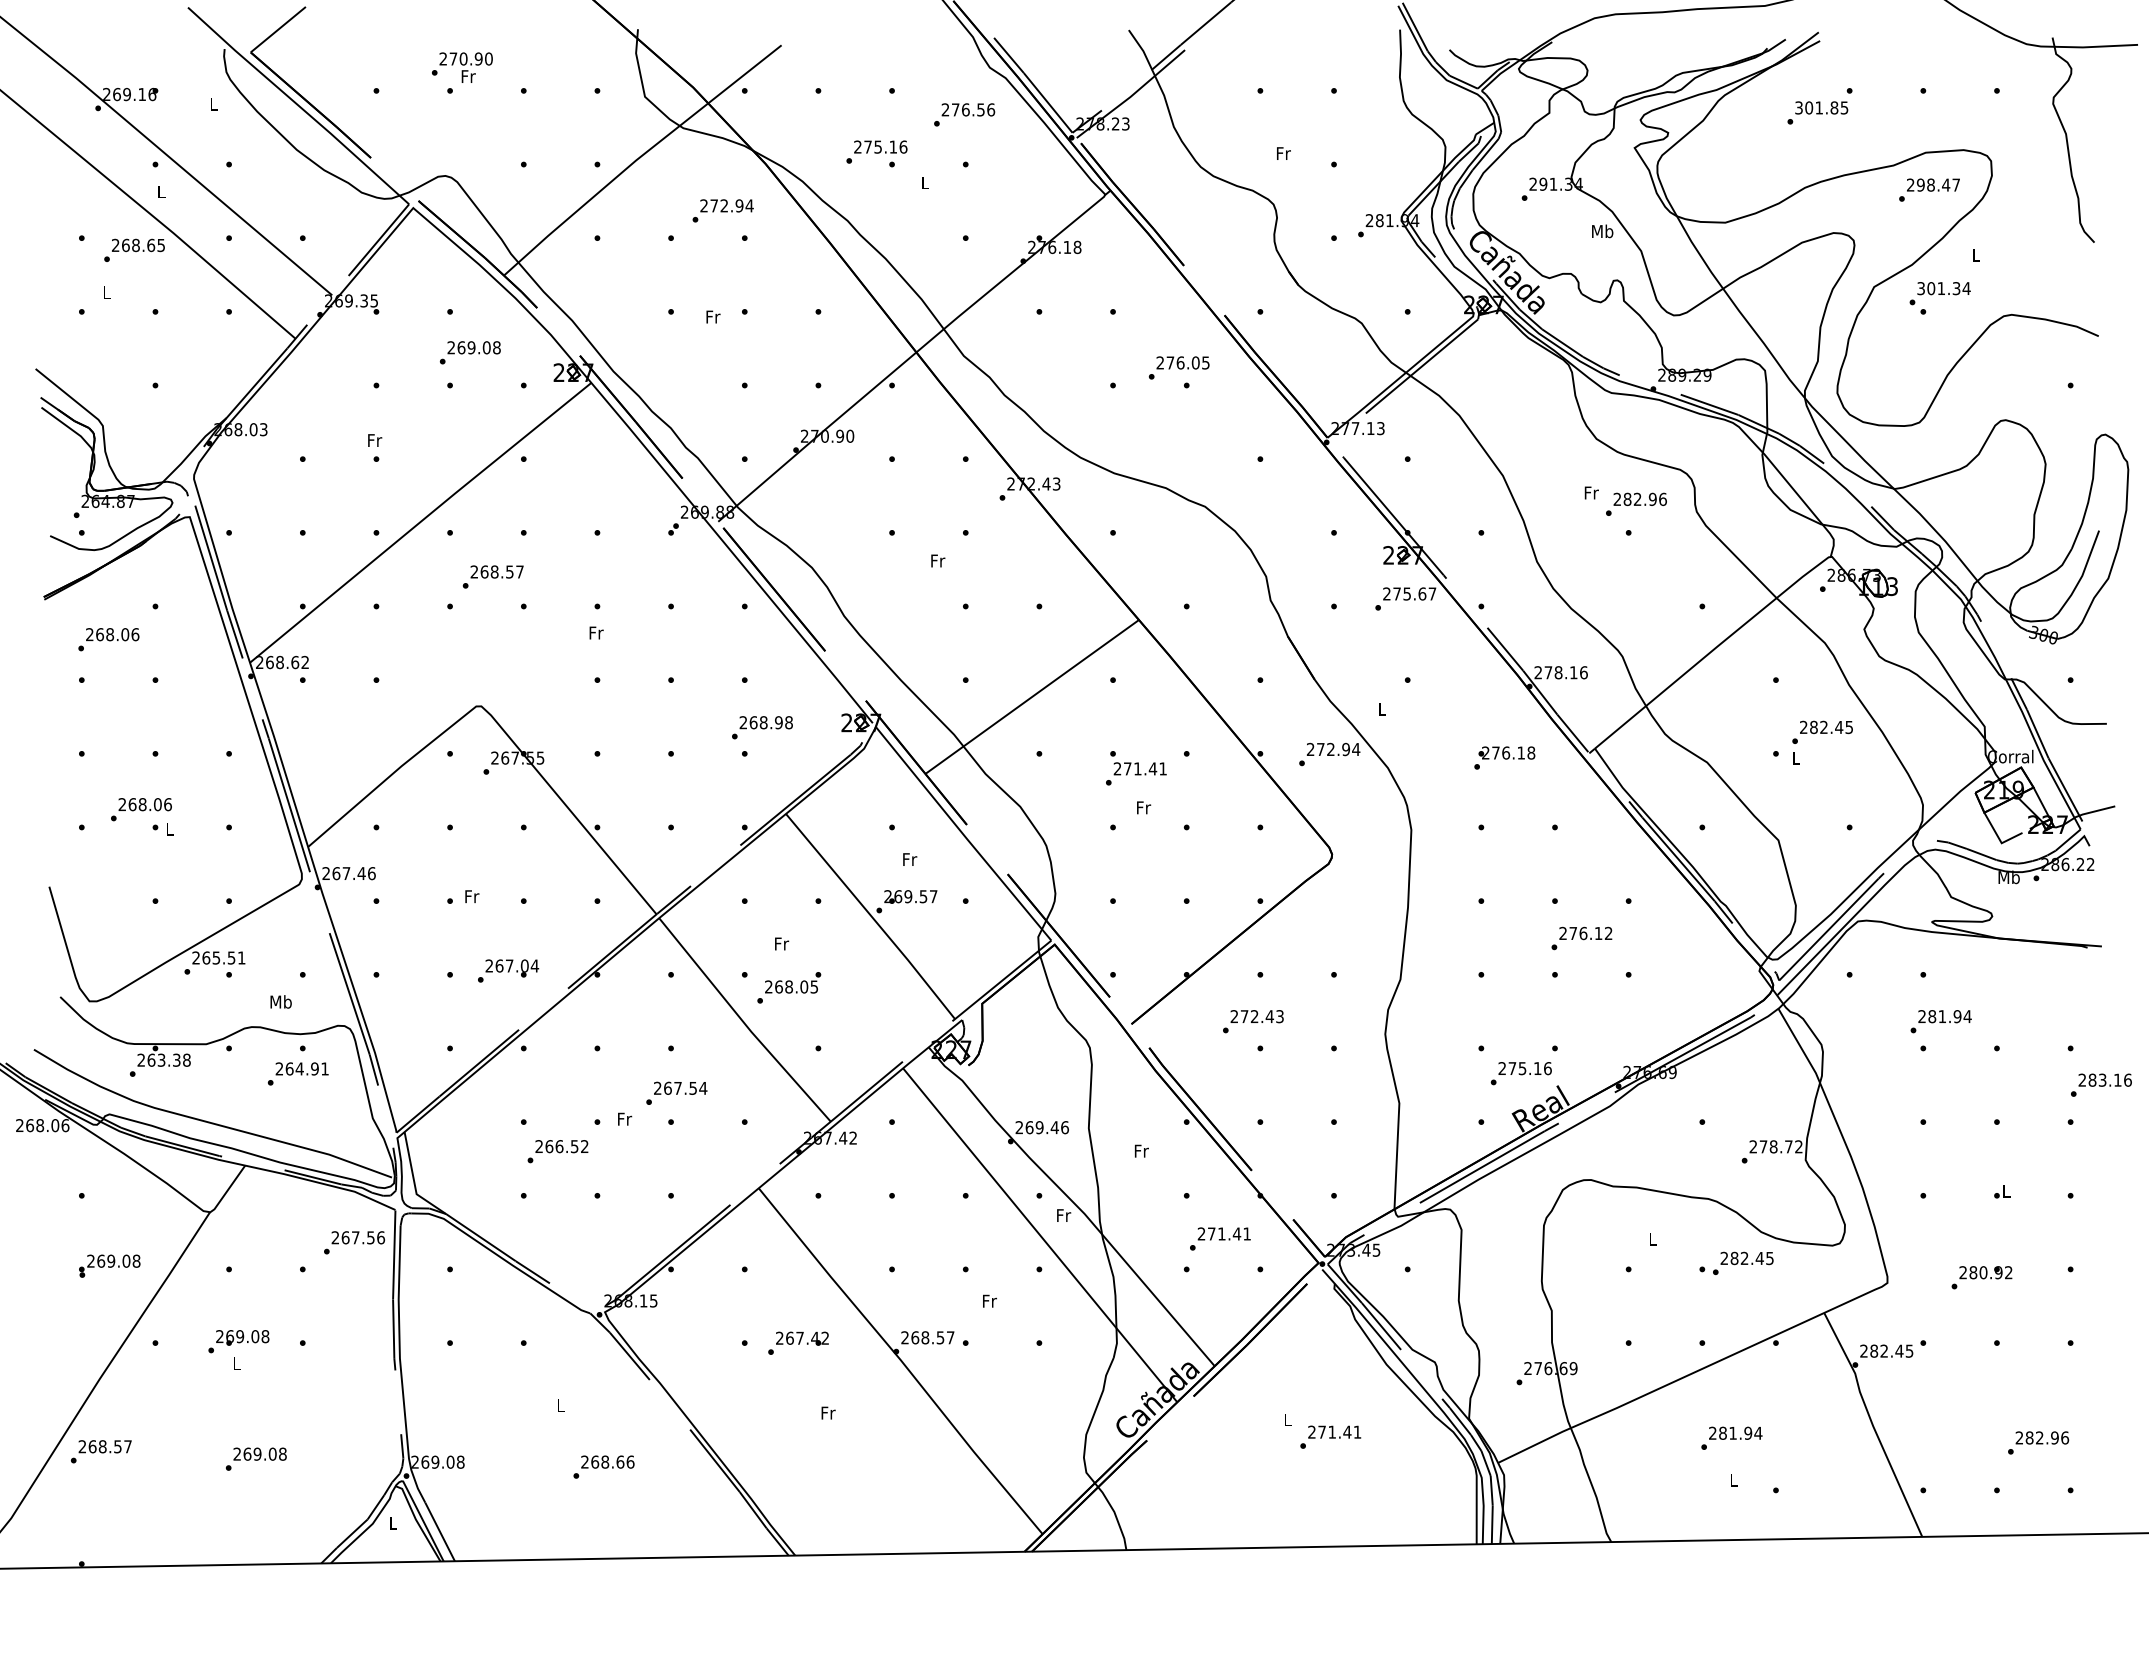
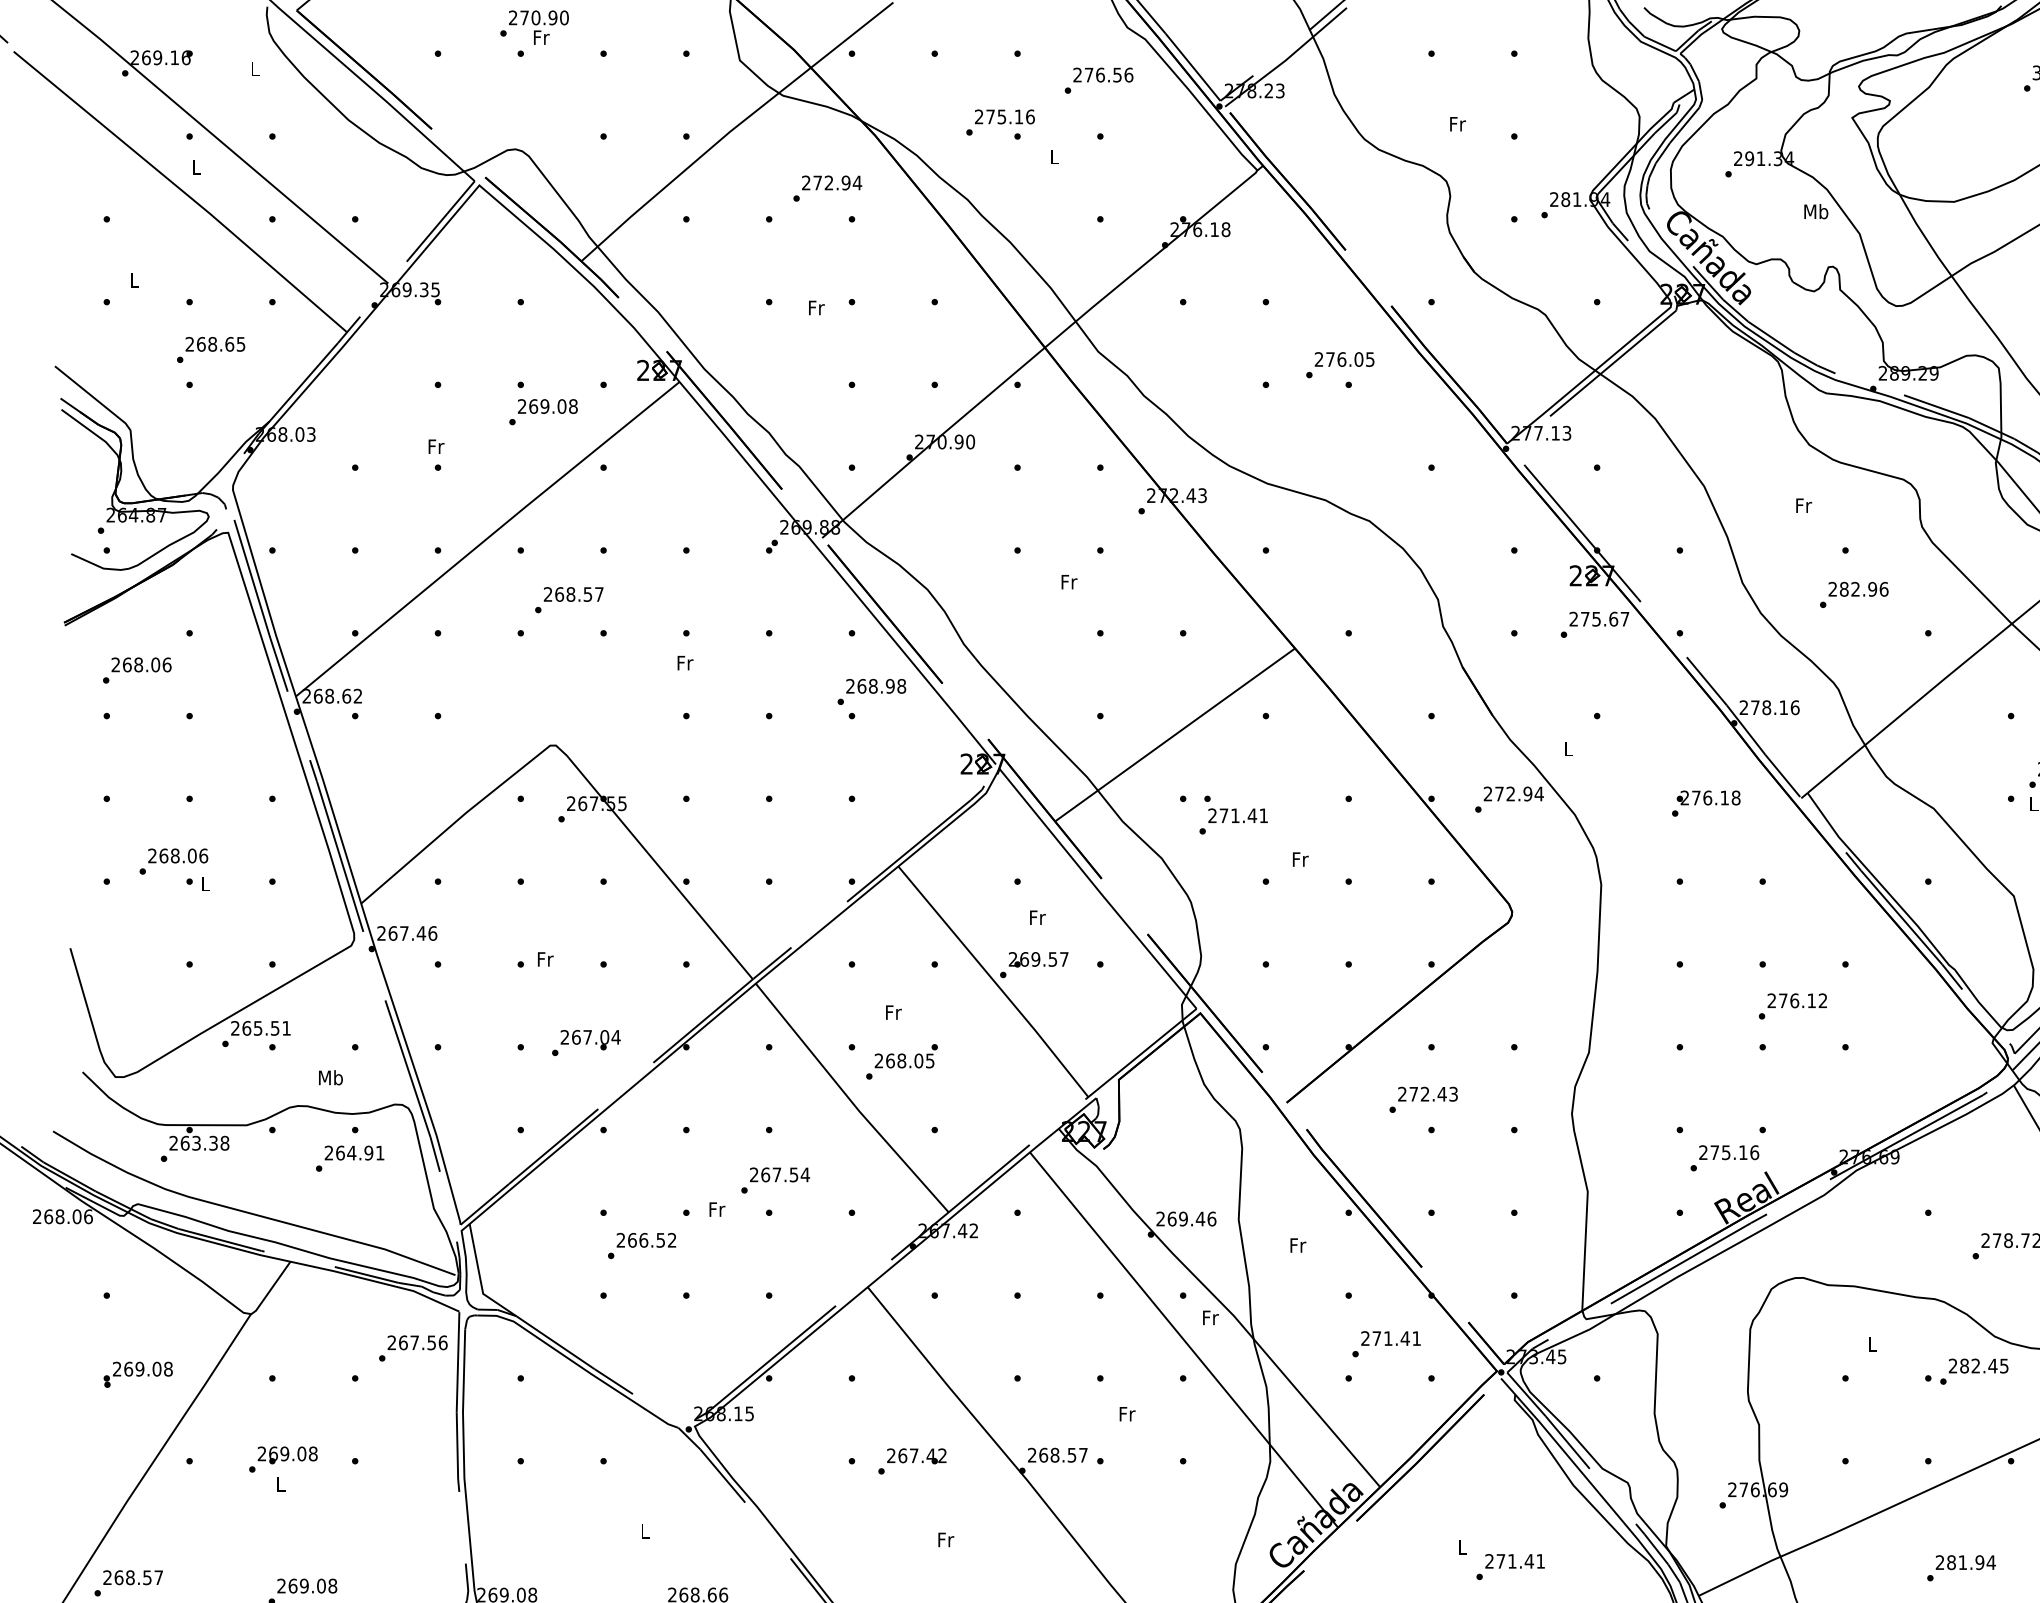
text: (134, 249) -> (211, 348), moved
text: (469, 352) -> (542, 411), moved
text: (1636, 503) -> (1854, 593), moved
text: (762, 727) -> (871, 691), moved
text: (1136, 768) -> (1233, 815), moved

